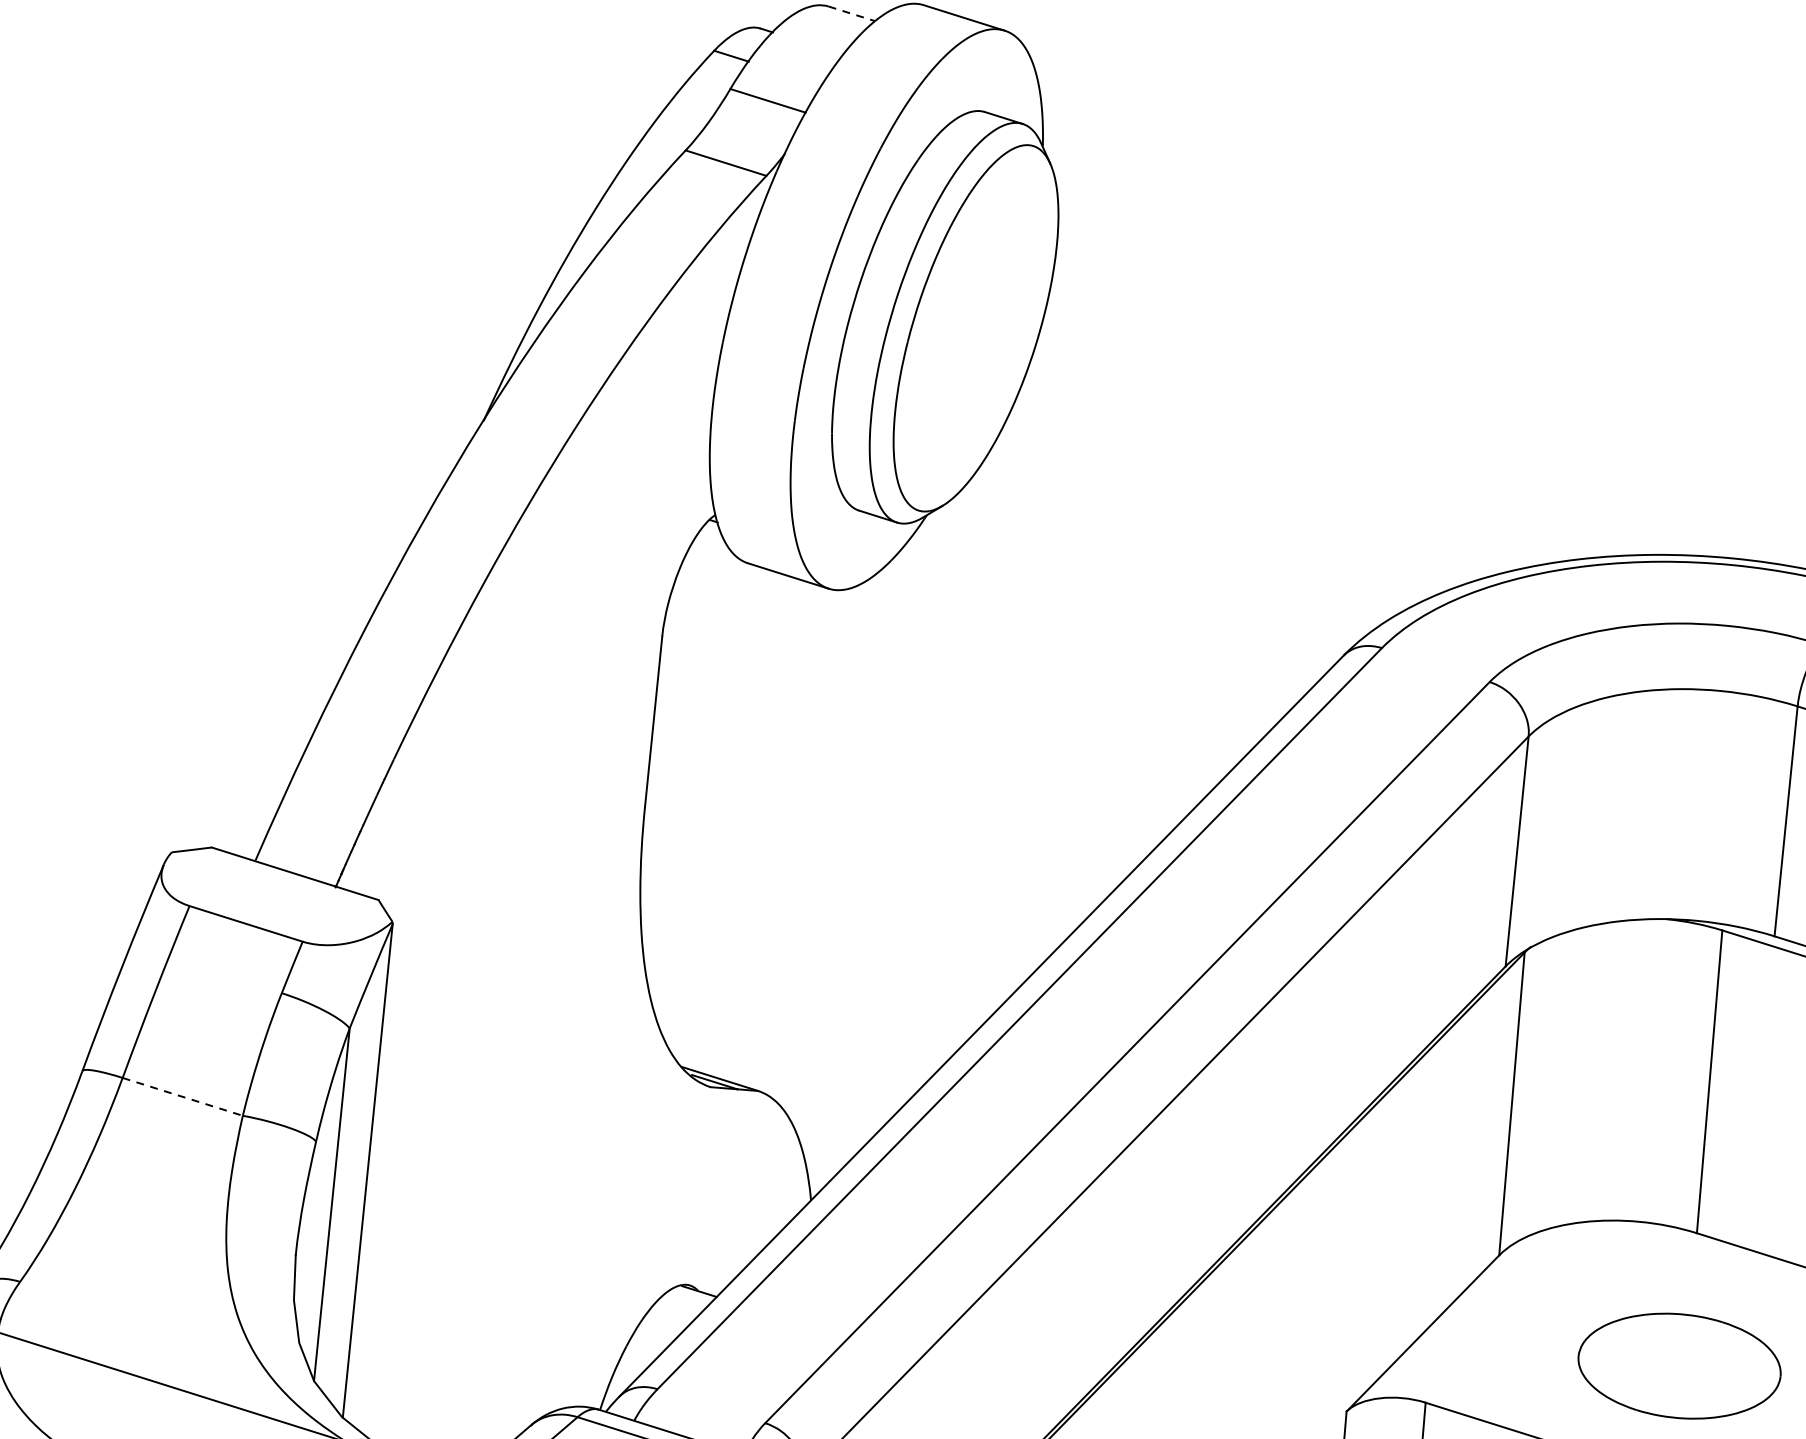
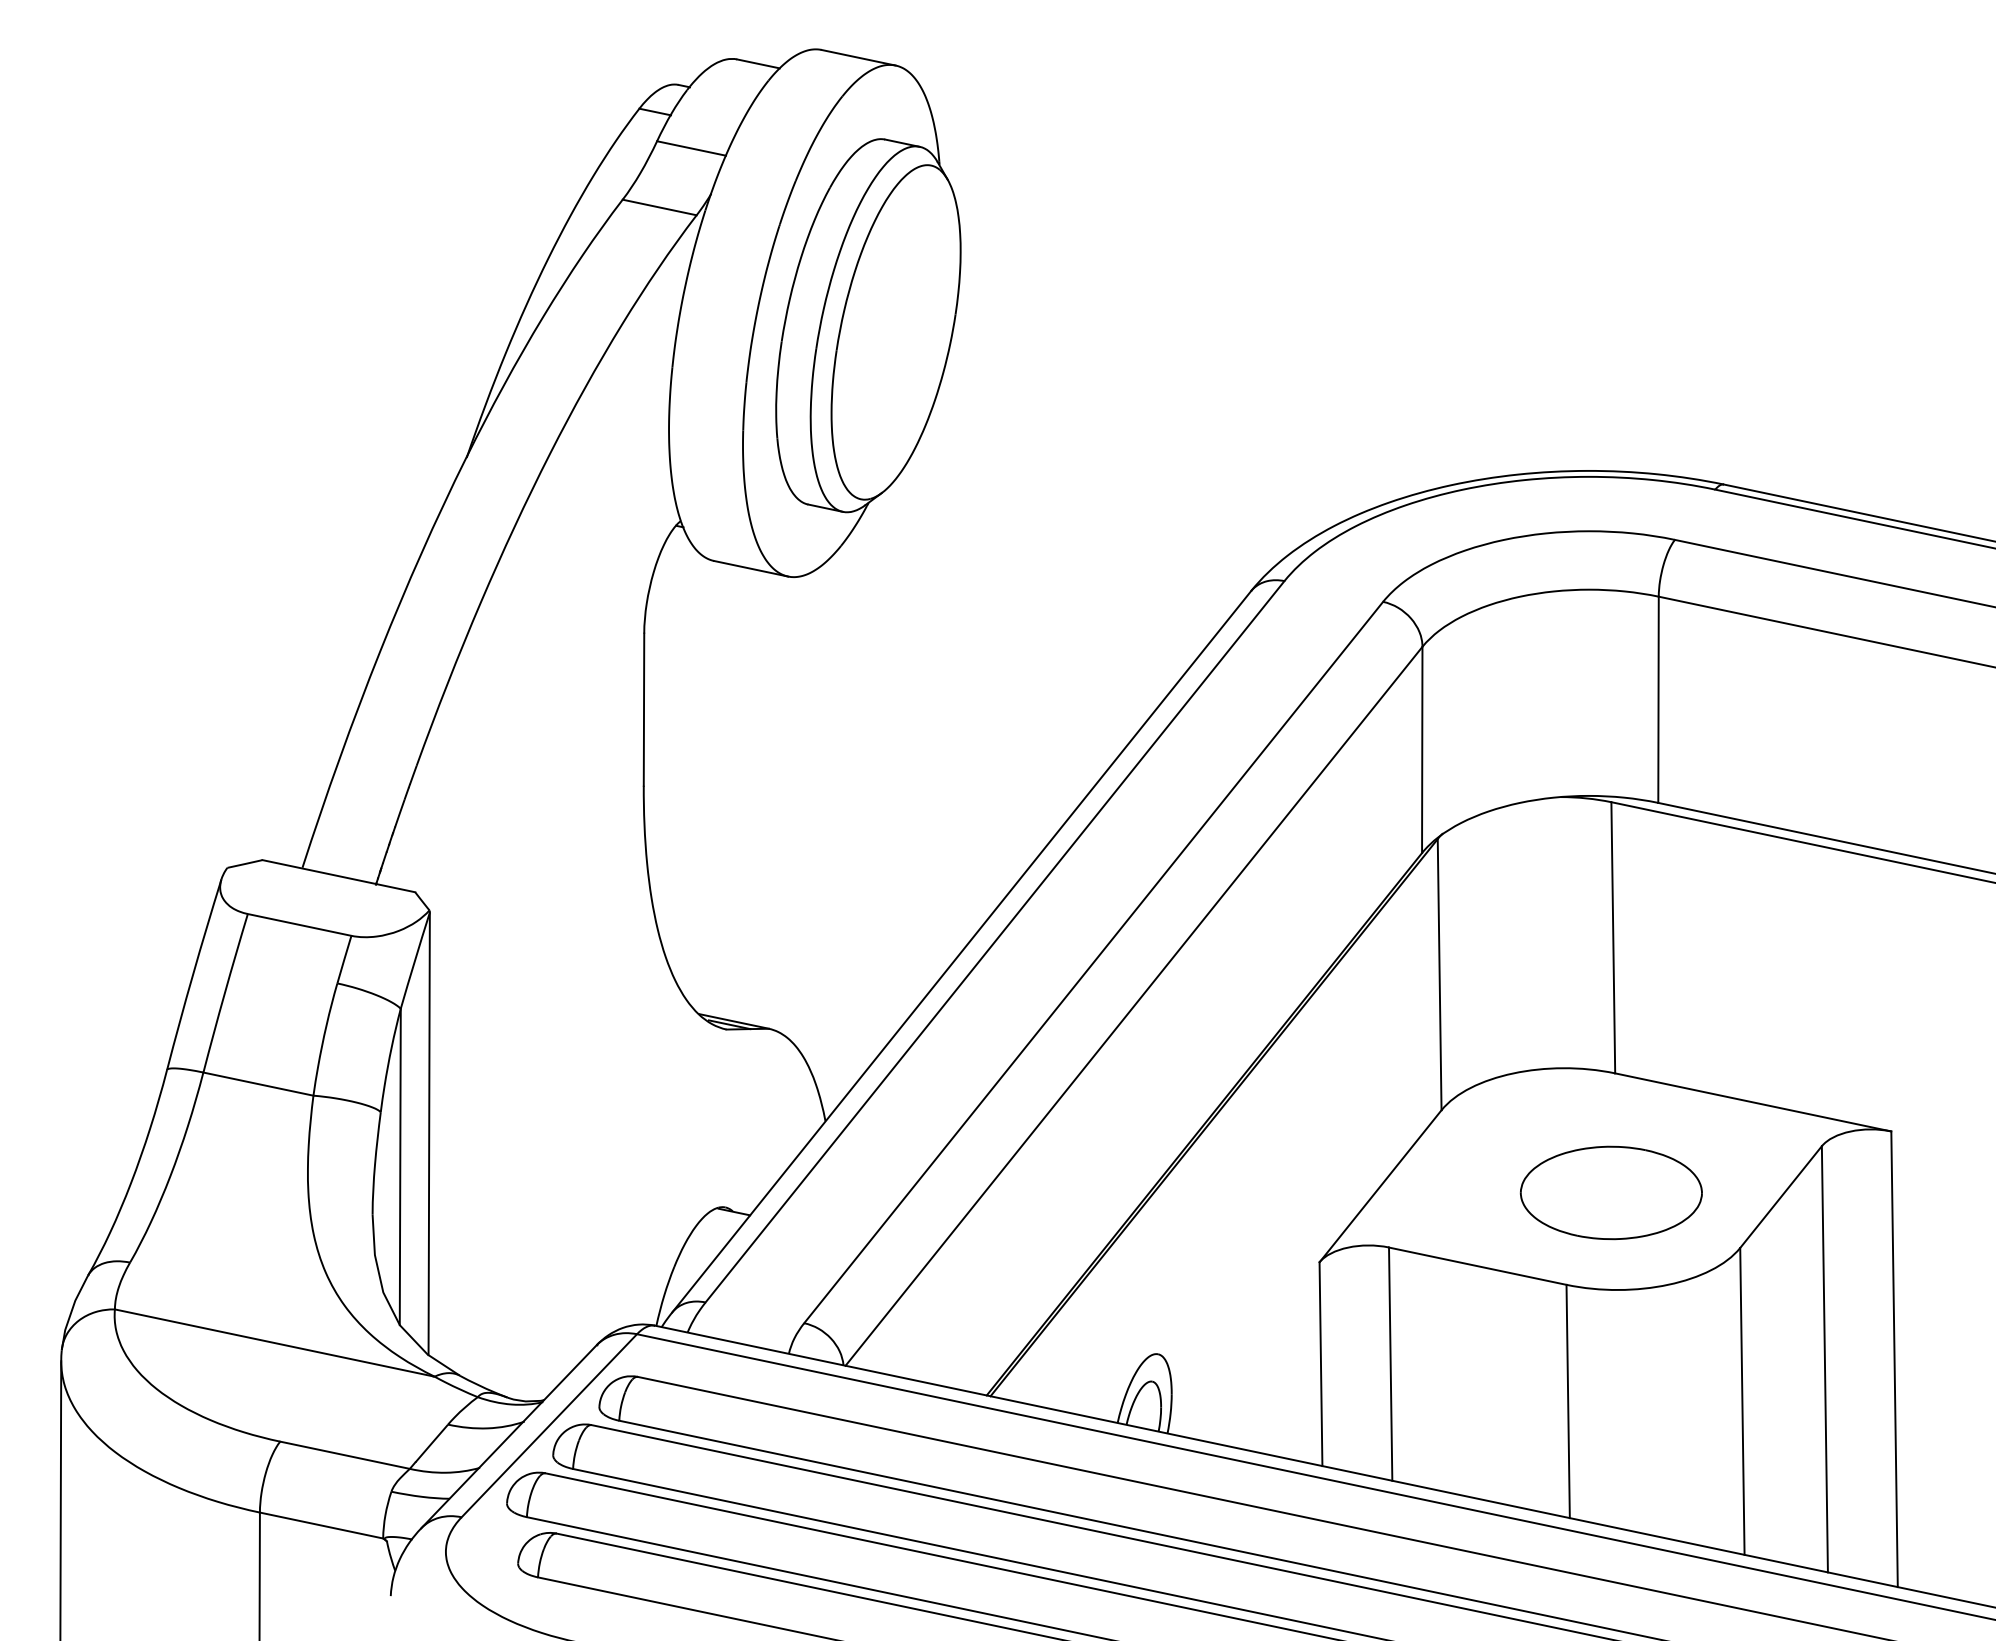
line: (852, 13) -> (758, 63), dashed -> solid
line: (182, 1097) -> (258, 1084), dashed -> solid

